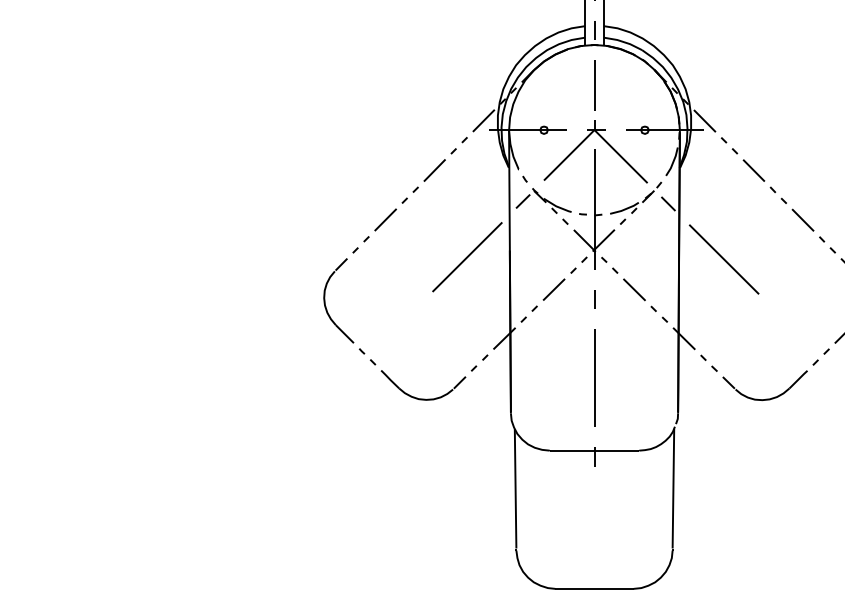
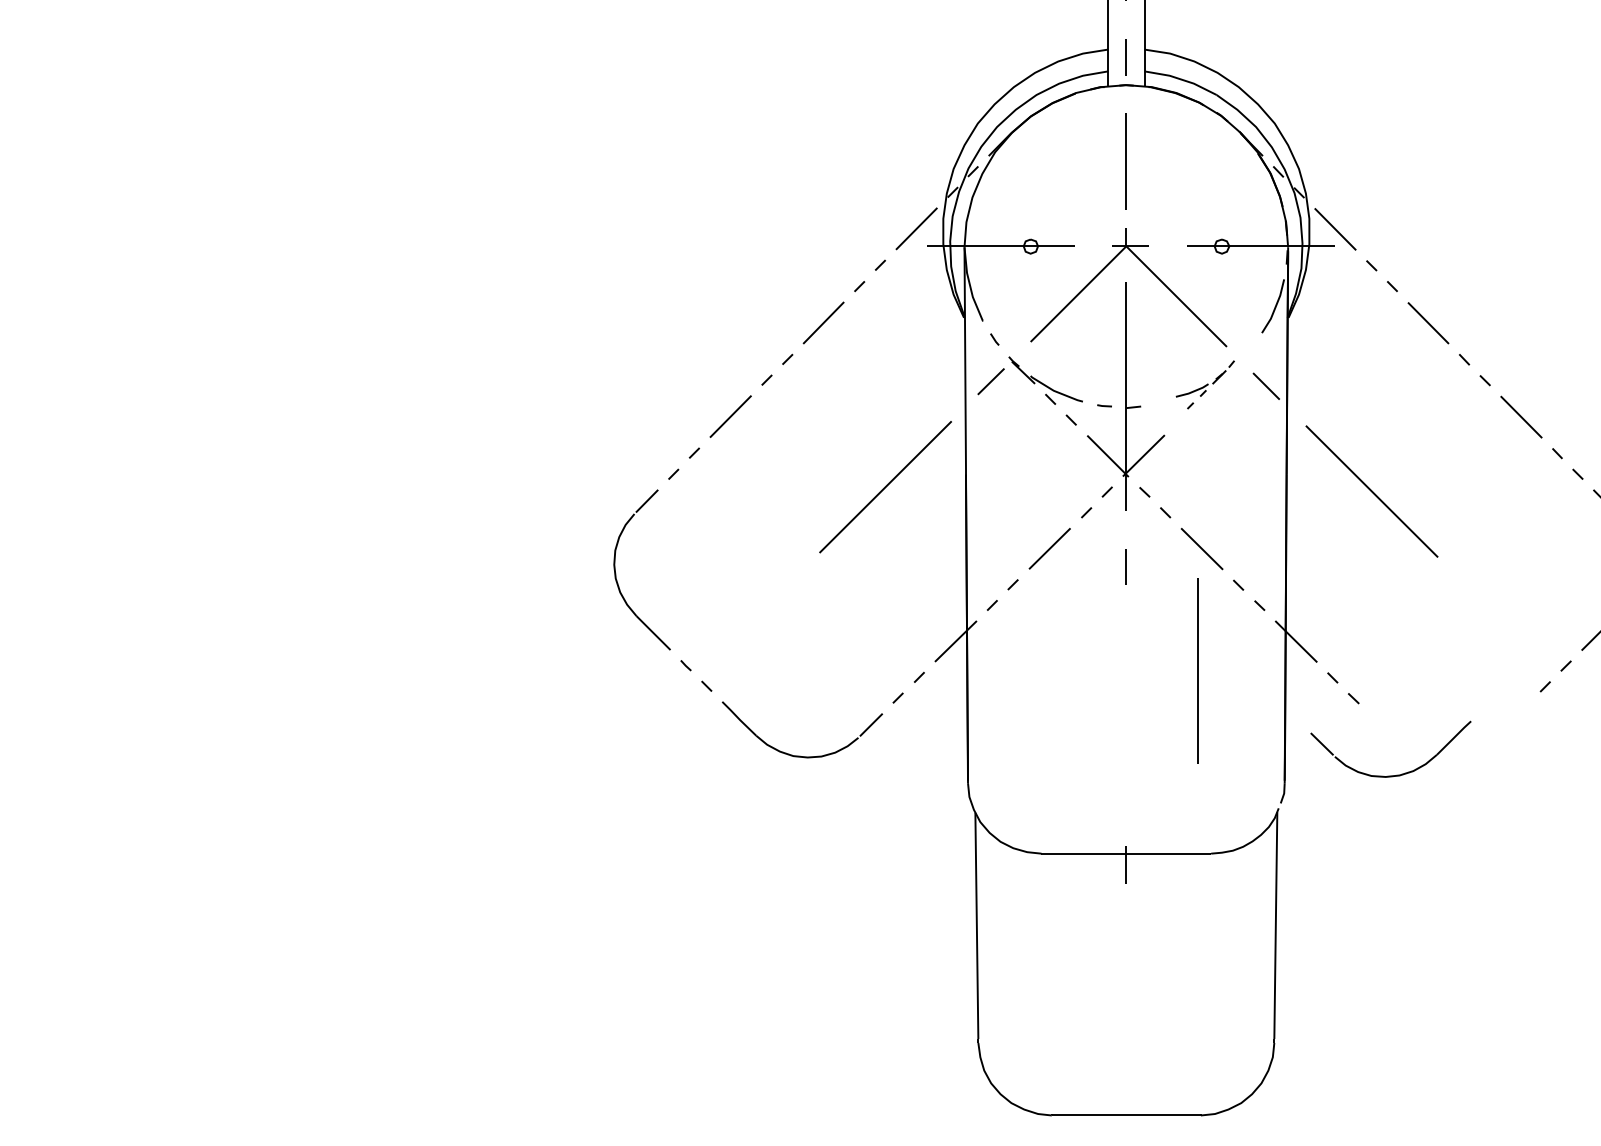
part: (636, 202) -> (1205, 383), size x0.6
line: (594, 377) -> (1198, 669), moved
part: (766, 398) -> (1393, 773), moved

